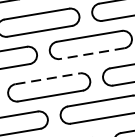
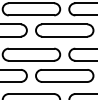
line: (91, 53) -> (64, 36), dashed -> solid
line: (47, 78) -> (31, 48), dashed -> solid

